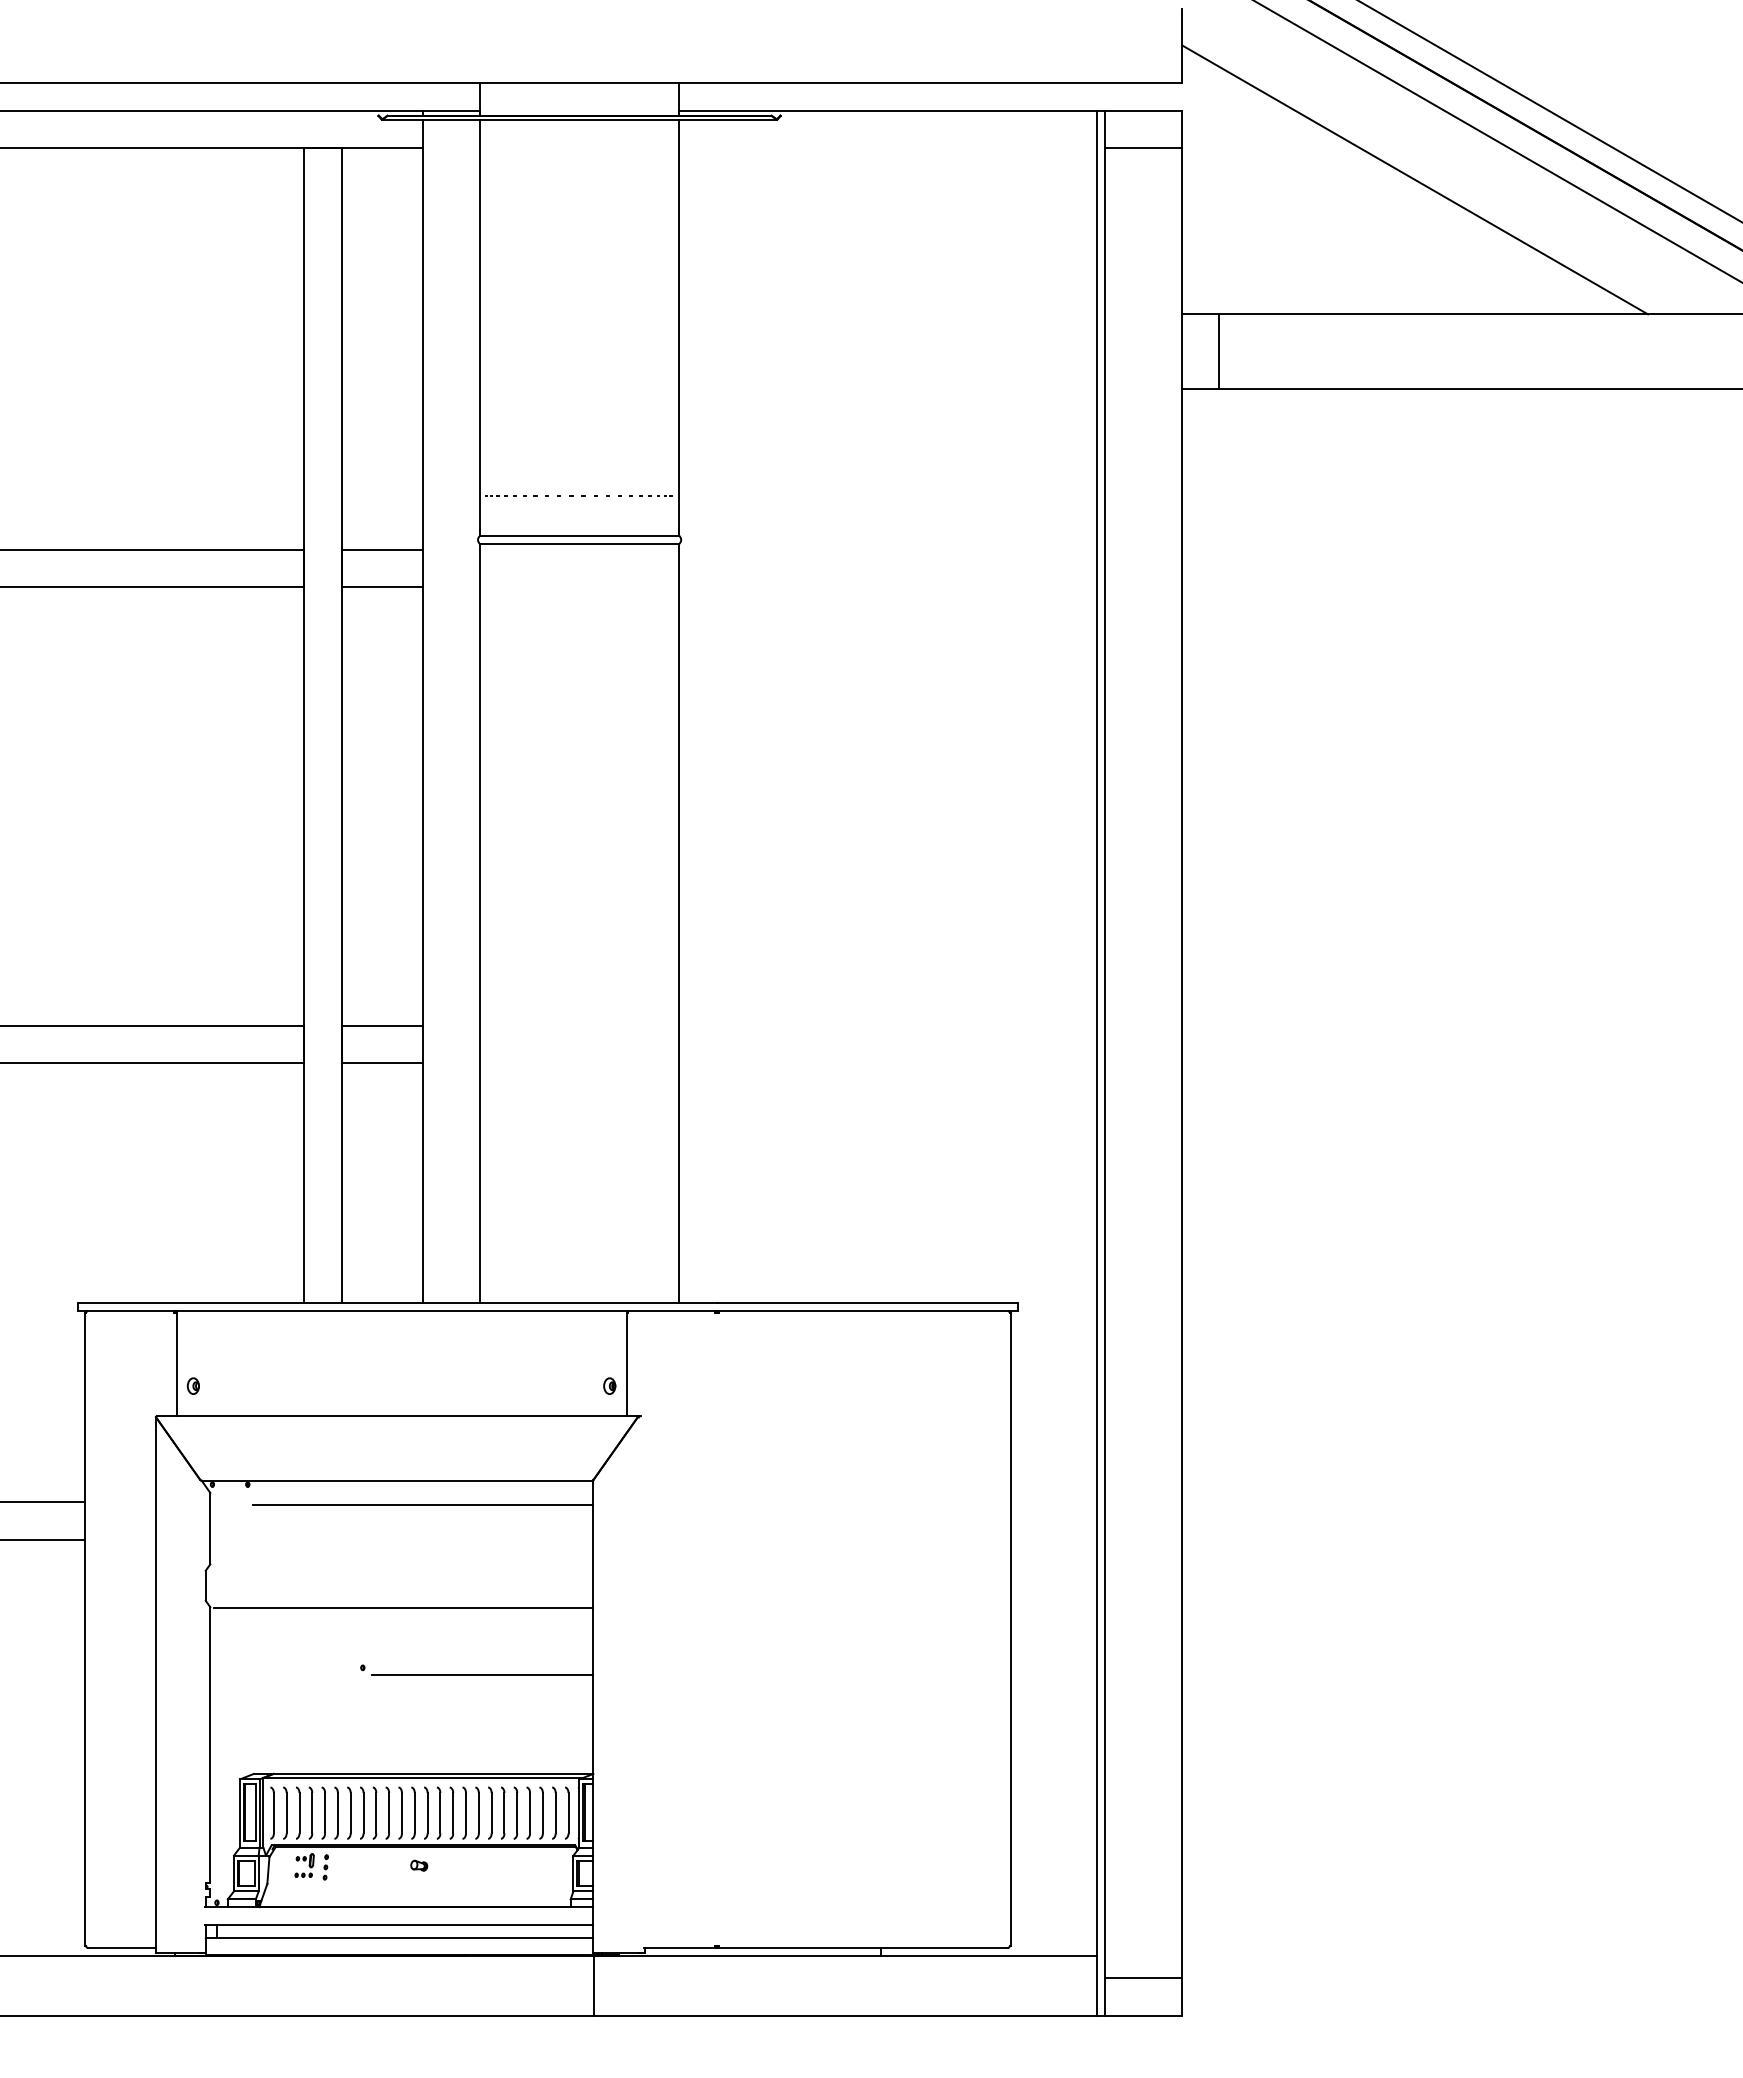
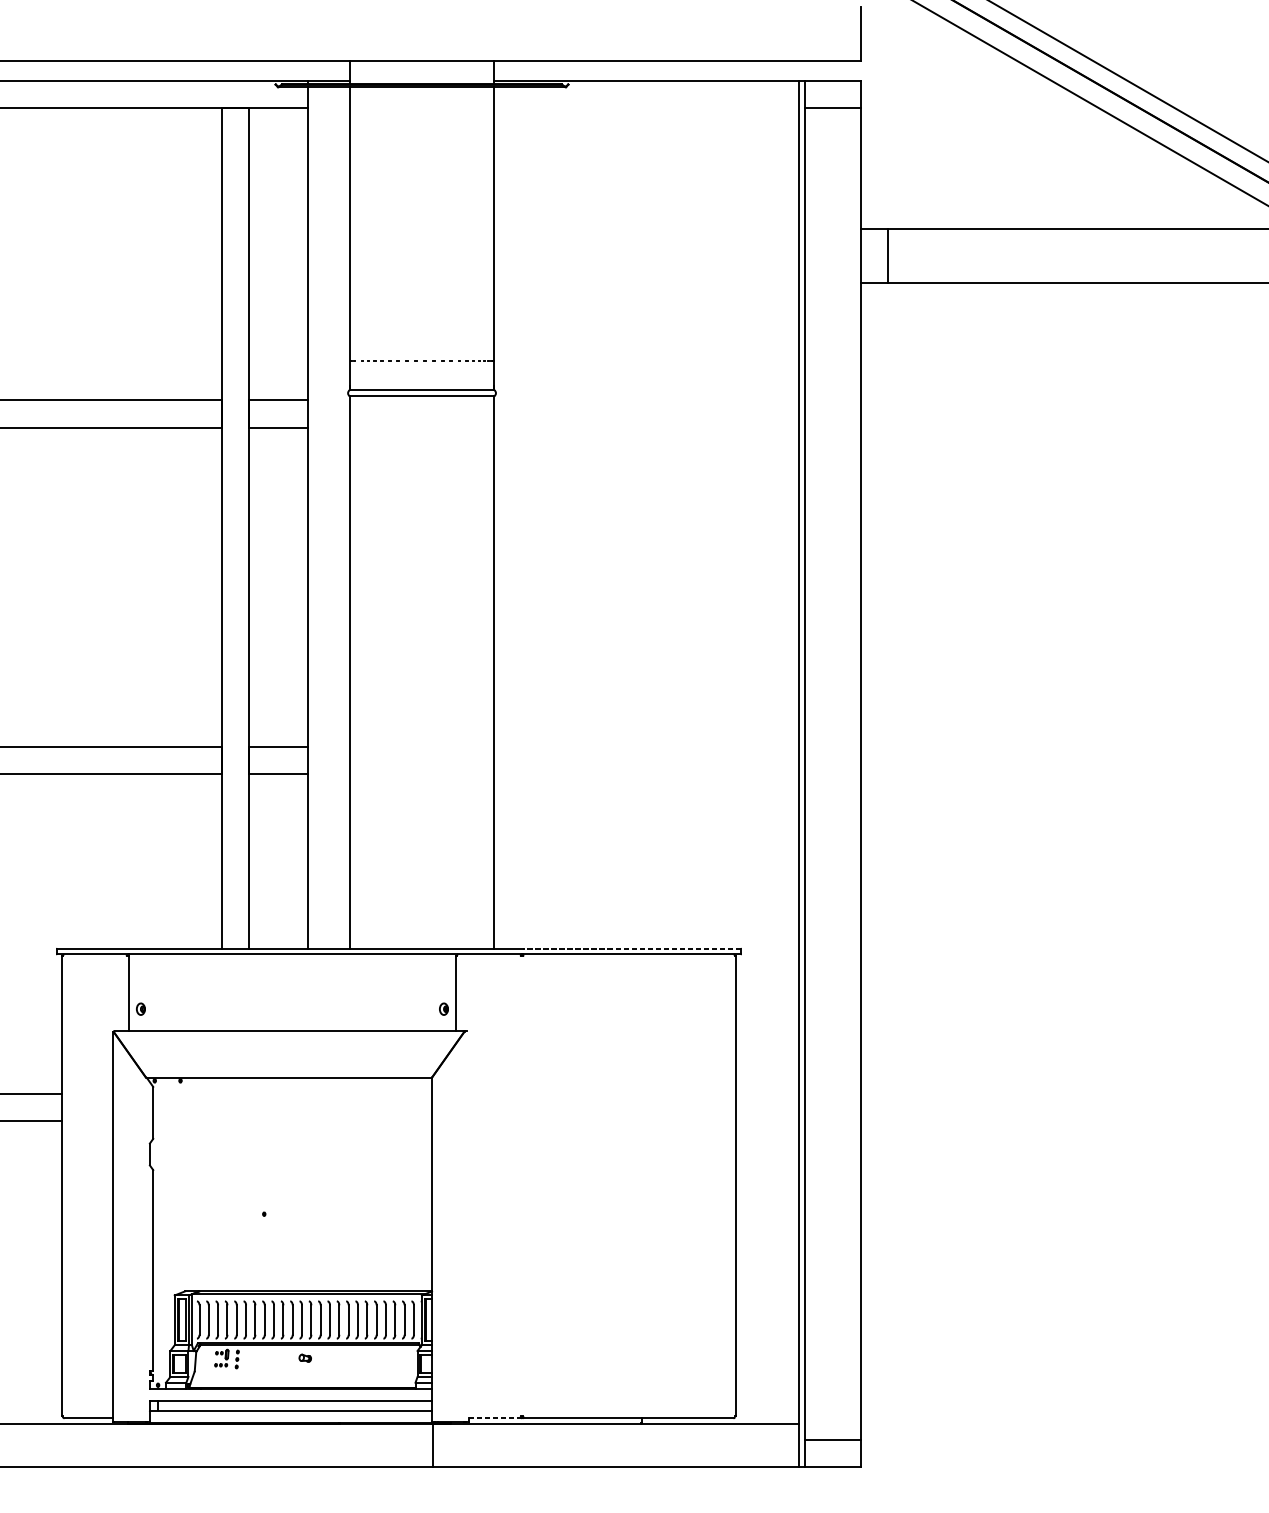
line: (1415, 179) -> (1030, 130), removed
line: (867, 1303) -> (631, 949), solid -> dashed
line: (422, 1505) -> (307, 1096), removed
line: (403, 1607) -> (293, 1170), removed
line: (482, 1674) -> (351, 1219), removed
line: (679, 1948) -> (494, 1418), solid -> dashed

